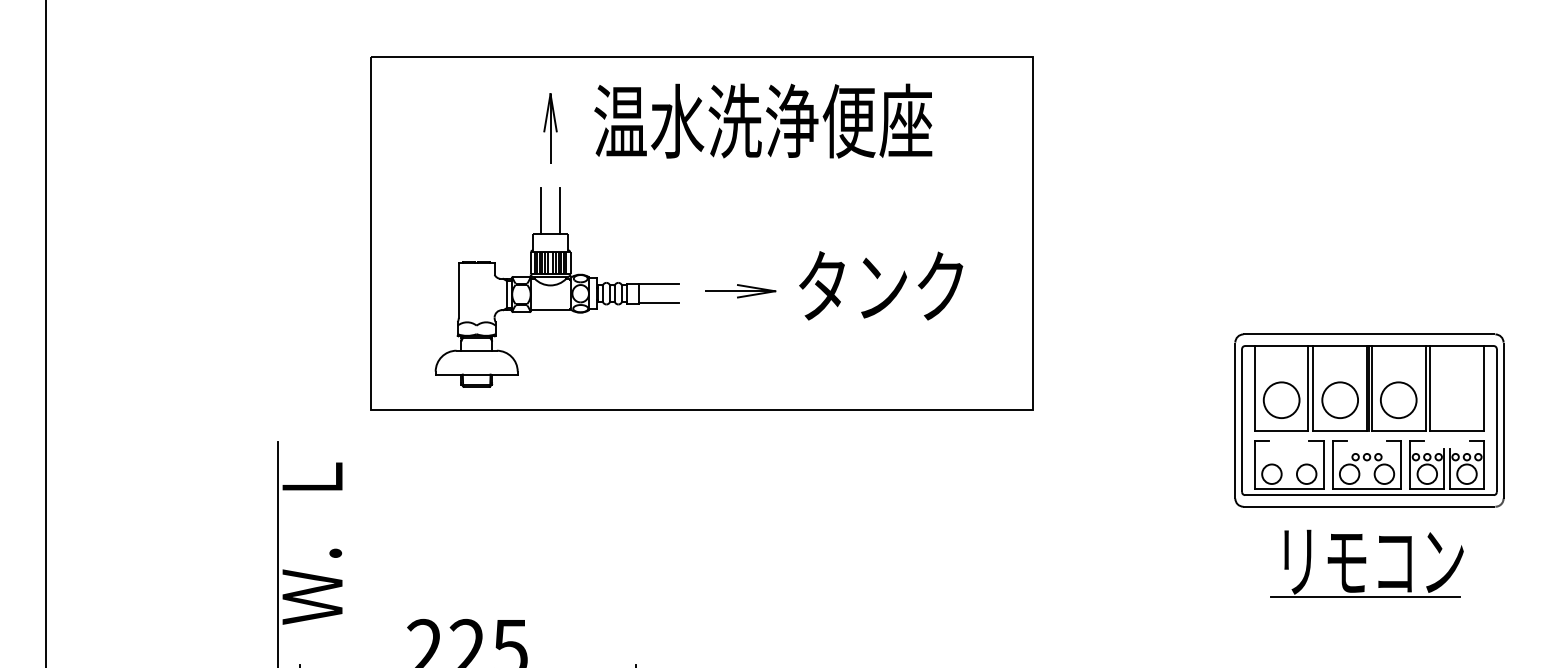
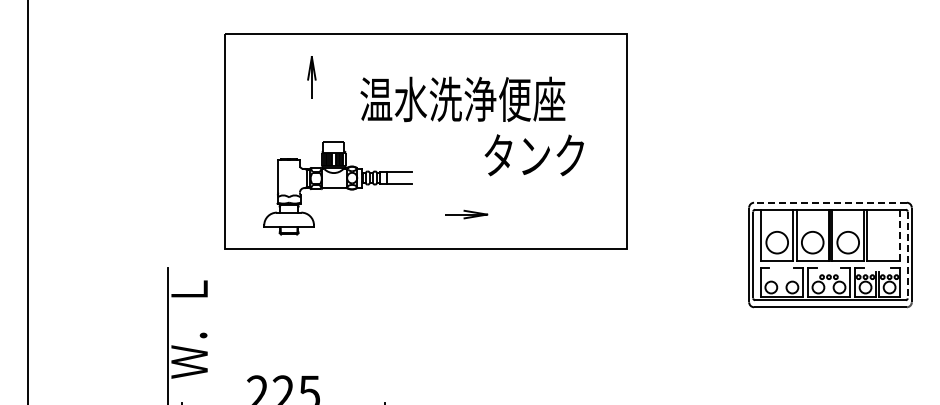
text: (762, 121) -> (462, 99), moved
part: (549, 127) -> (311, 77), moved
line: (541, 211) -> (328, 128), removed
line: (559, 211) -> (339, 128), removed
text: (879, 286) -> (533, 155), moved
part: (741, 291) -> (466, 214), moved
line: (1367, 334) -> (829, 202), solid -> dashed
line: (1483, 388) -> (899, 235), solid -> dashed
line: (1496, 421) -> (907, 255), solid -> dashed
part: (1366, 563) -> (828, 341), removed

